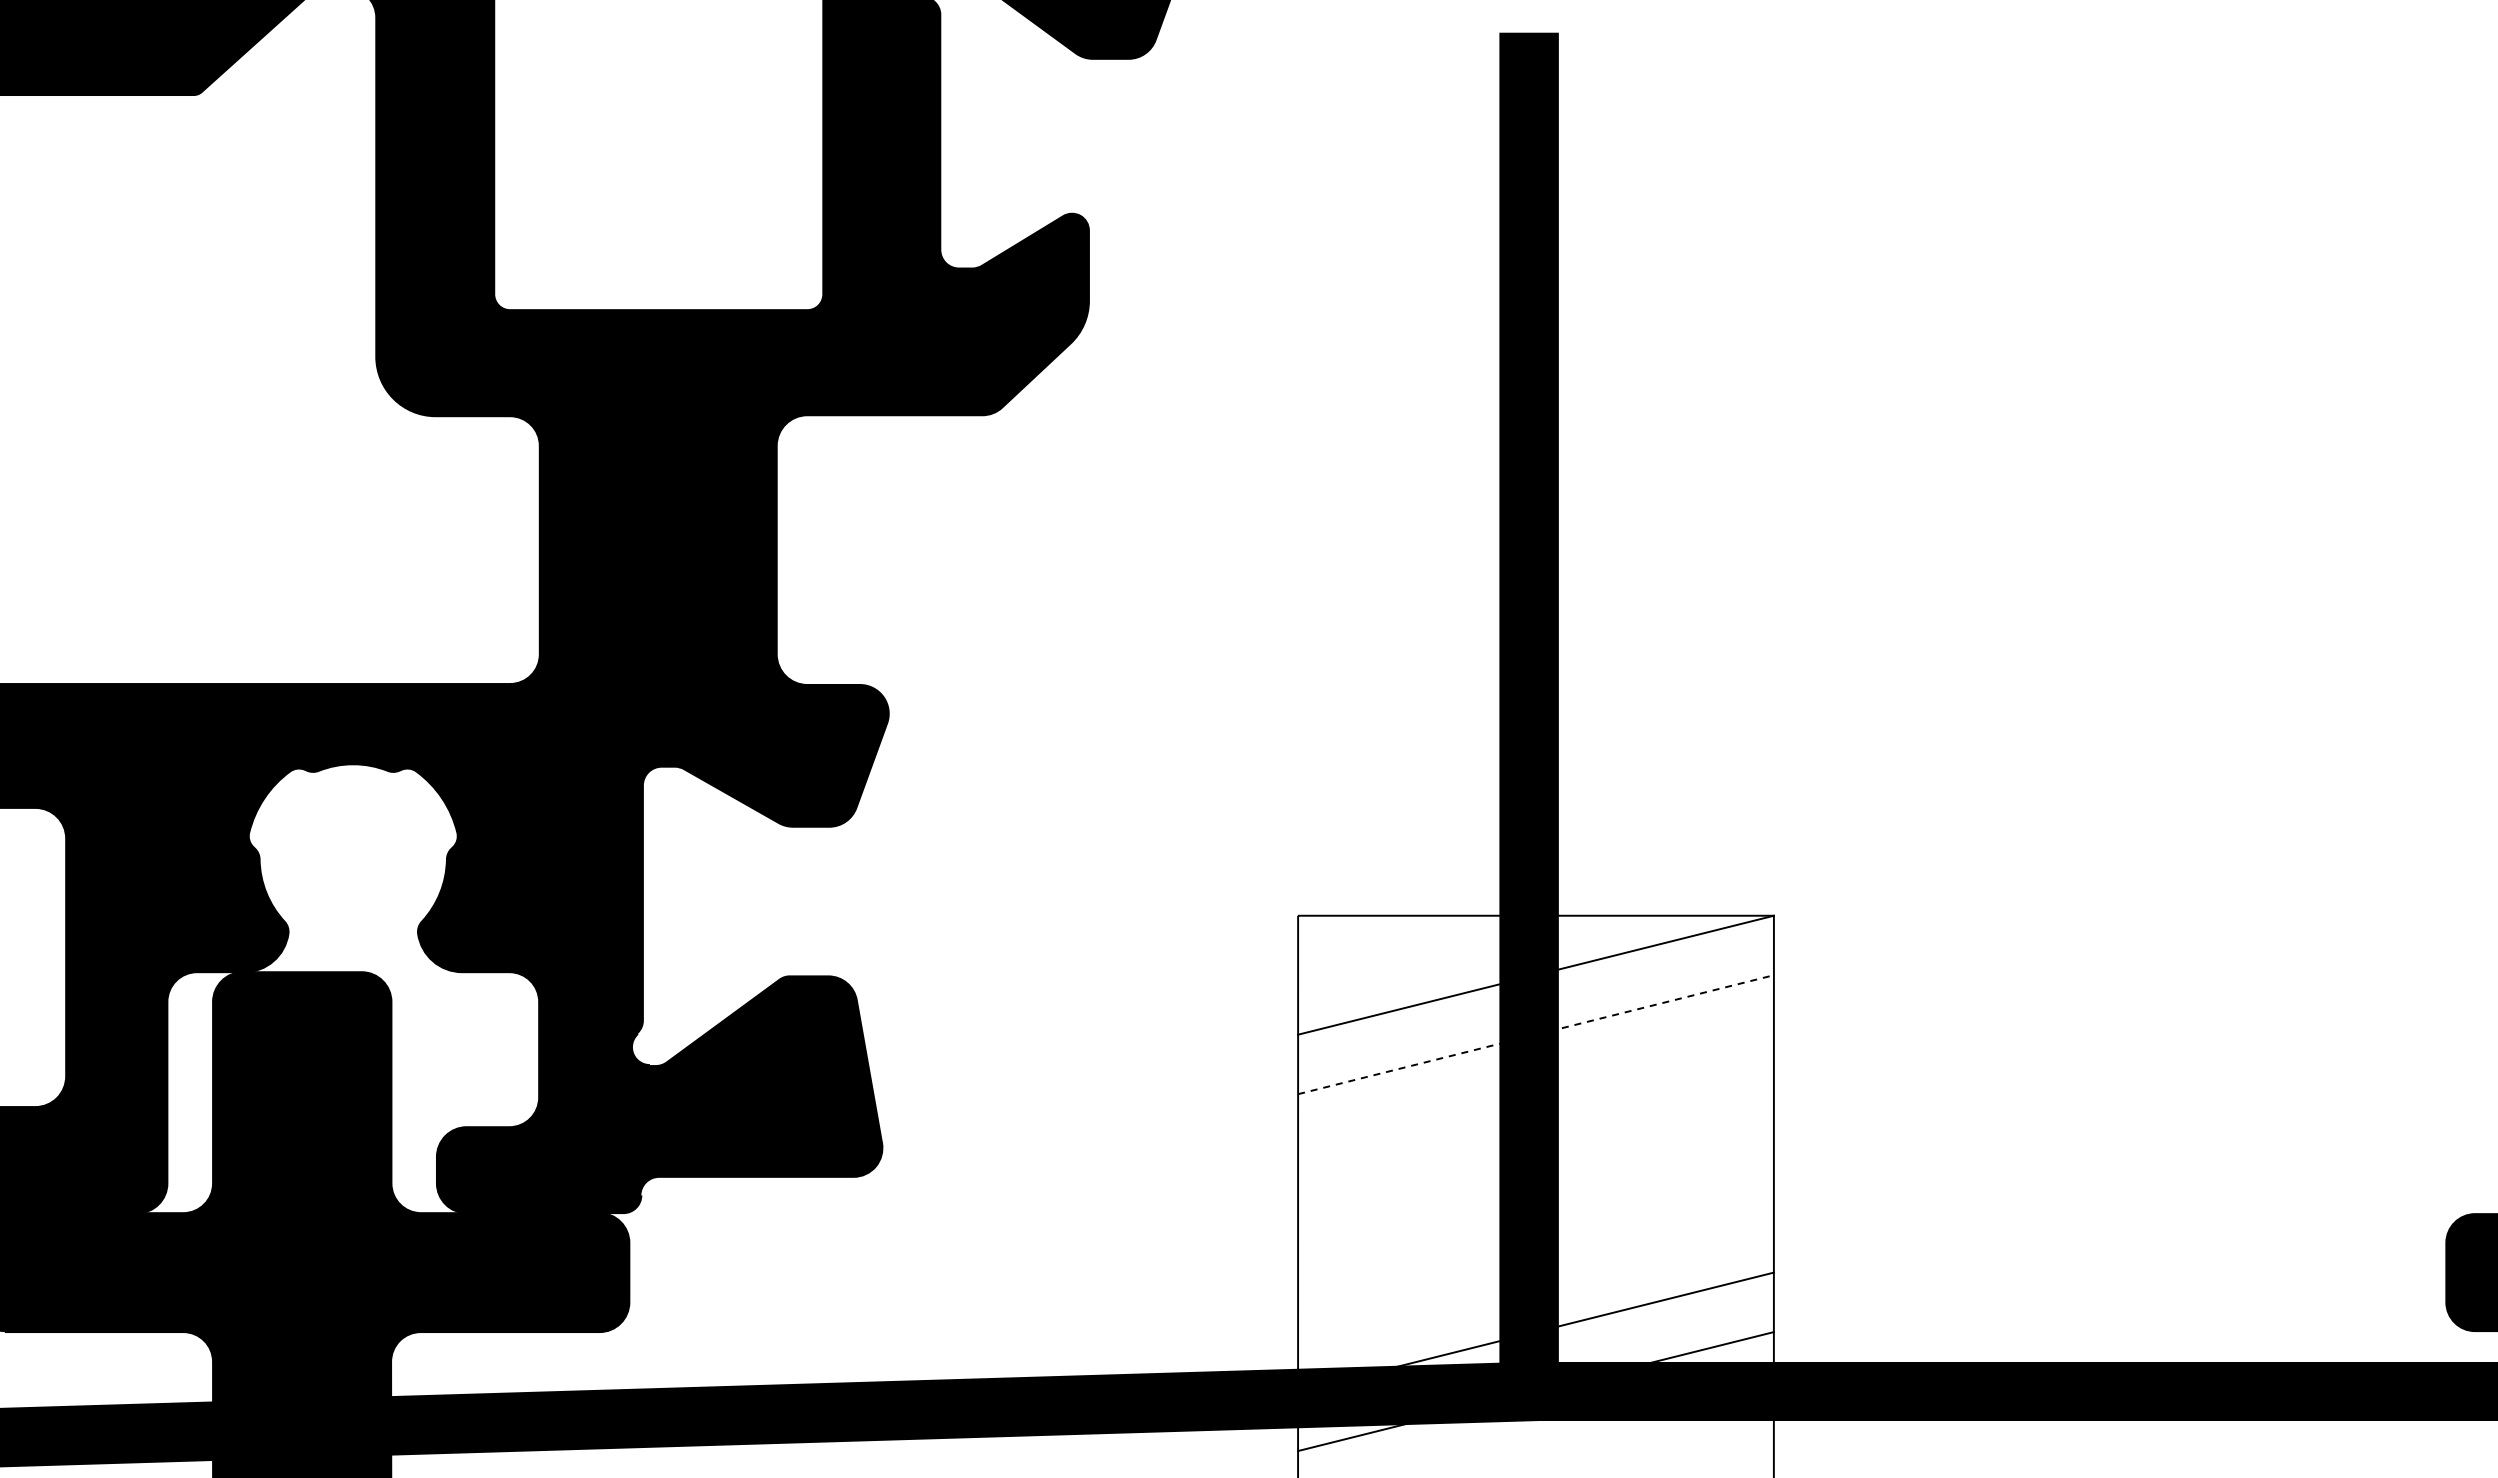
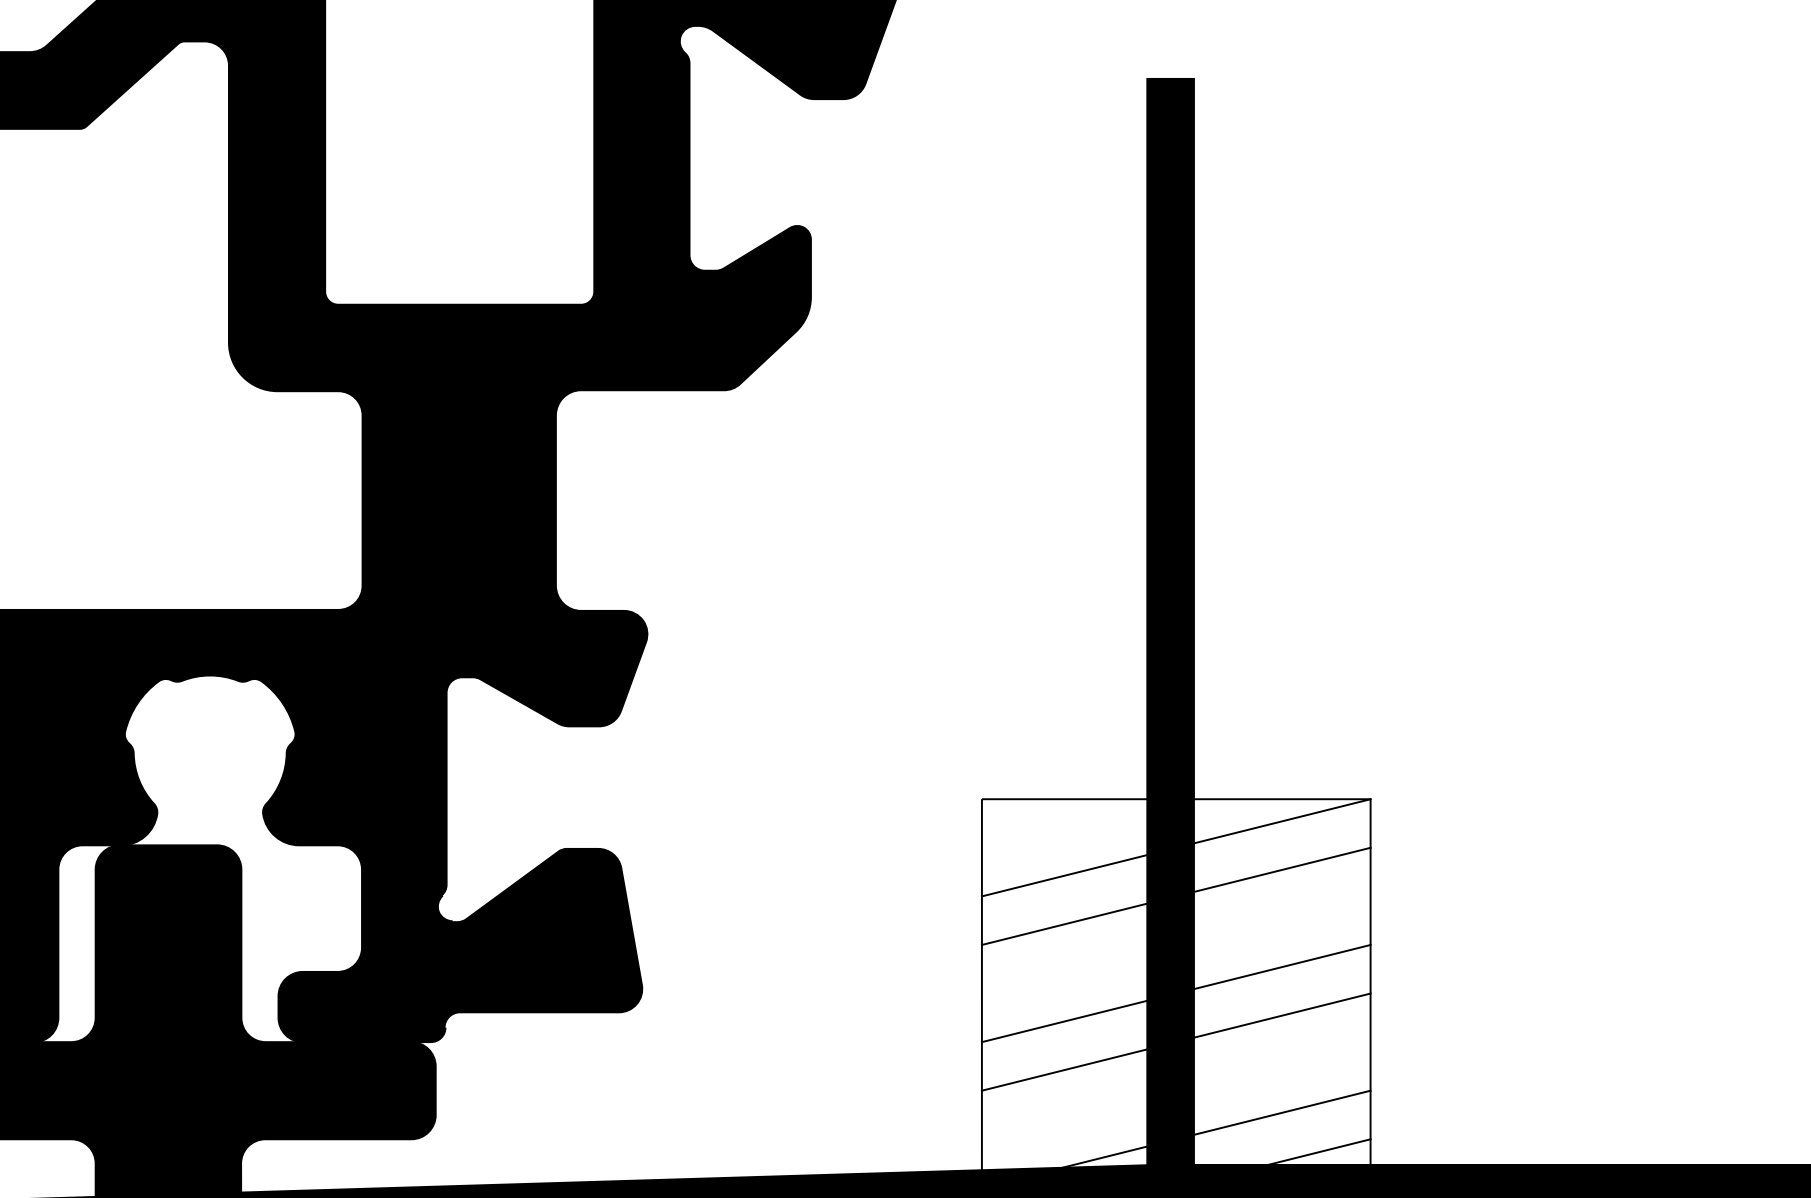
line: (1536, 1034) -> (1176, 896), dashed -> solid
line: (1535, 1153) -> (1175, 993), added
line: (1535, 1212) -> (1175, 1041), added

